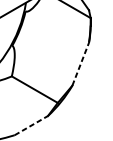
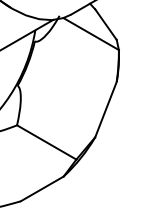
line: (80, 64) -> (105, 109), dashed -> solid
line: (31, 125) -> (42, 188), dashed -> solid

